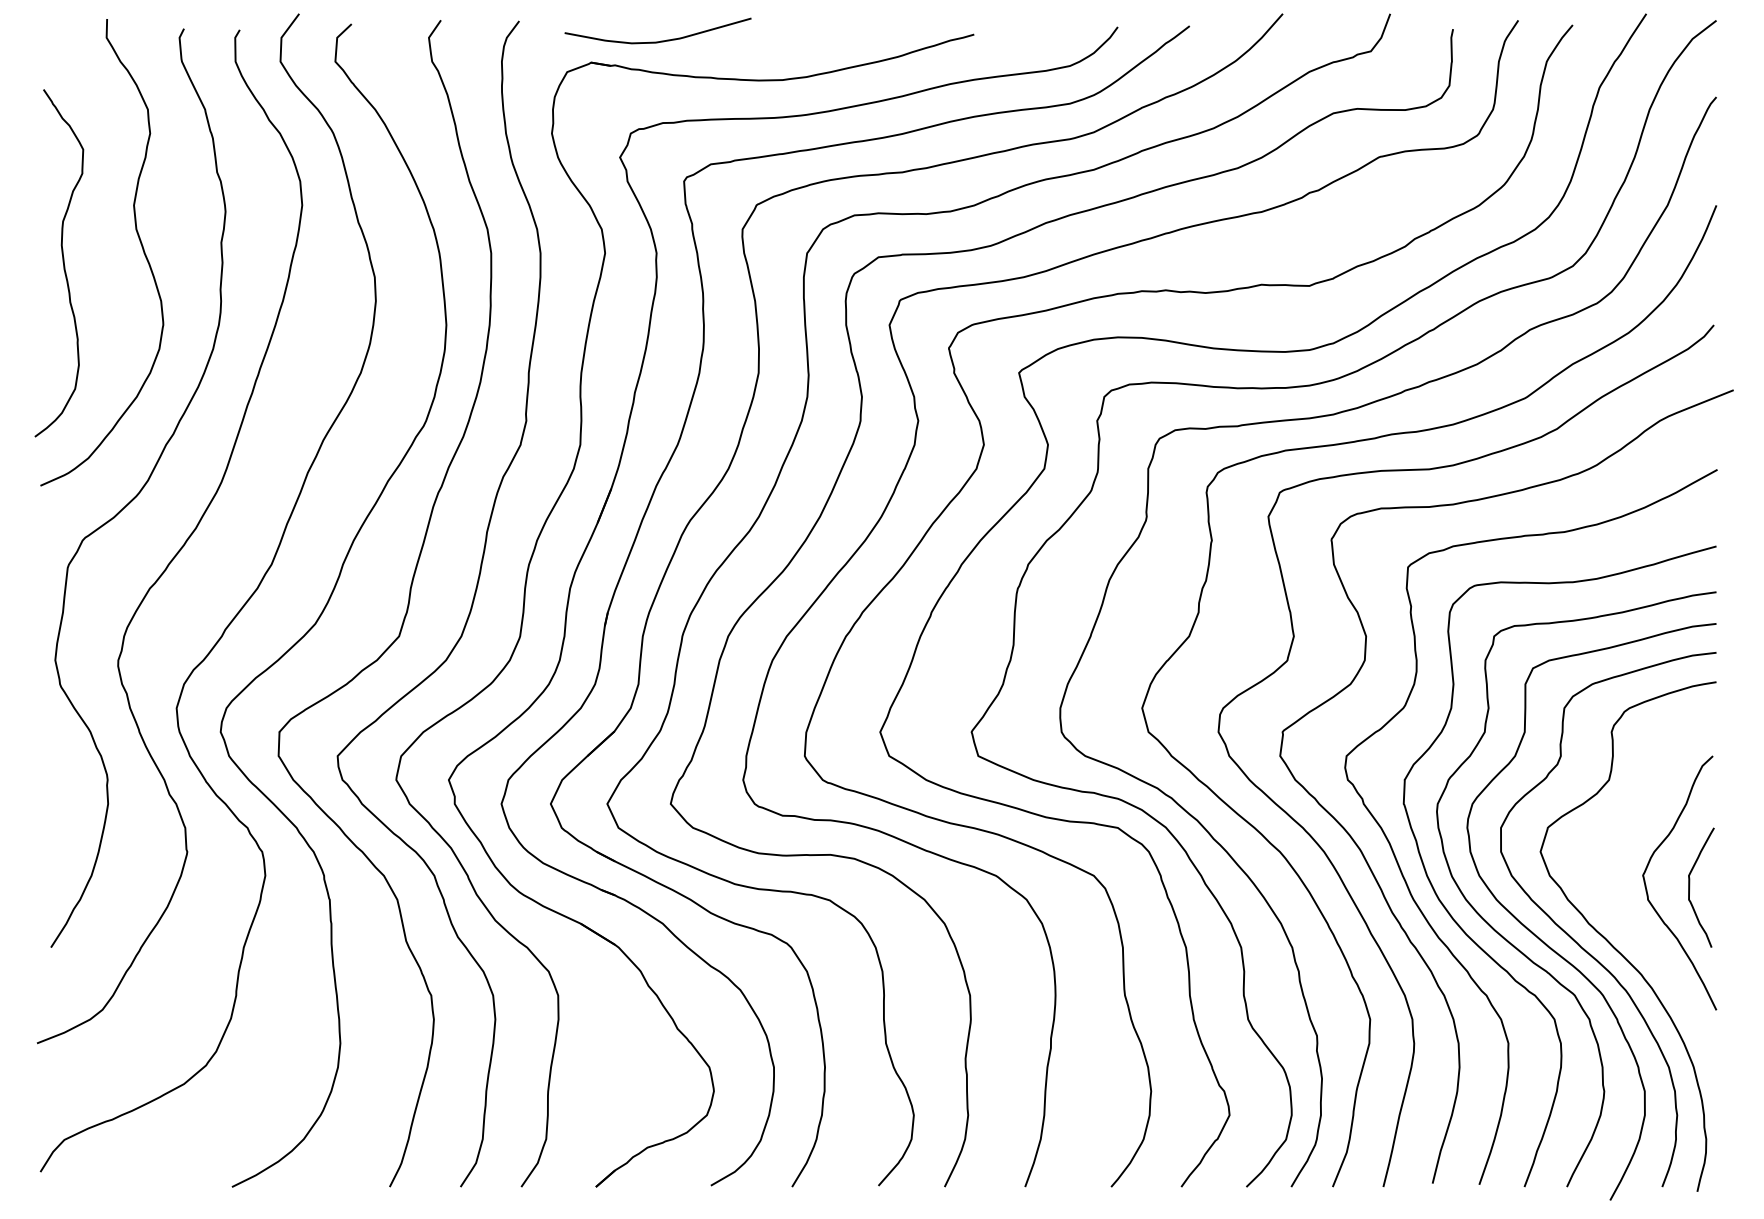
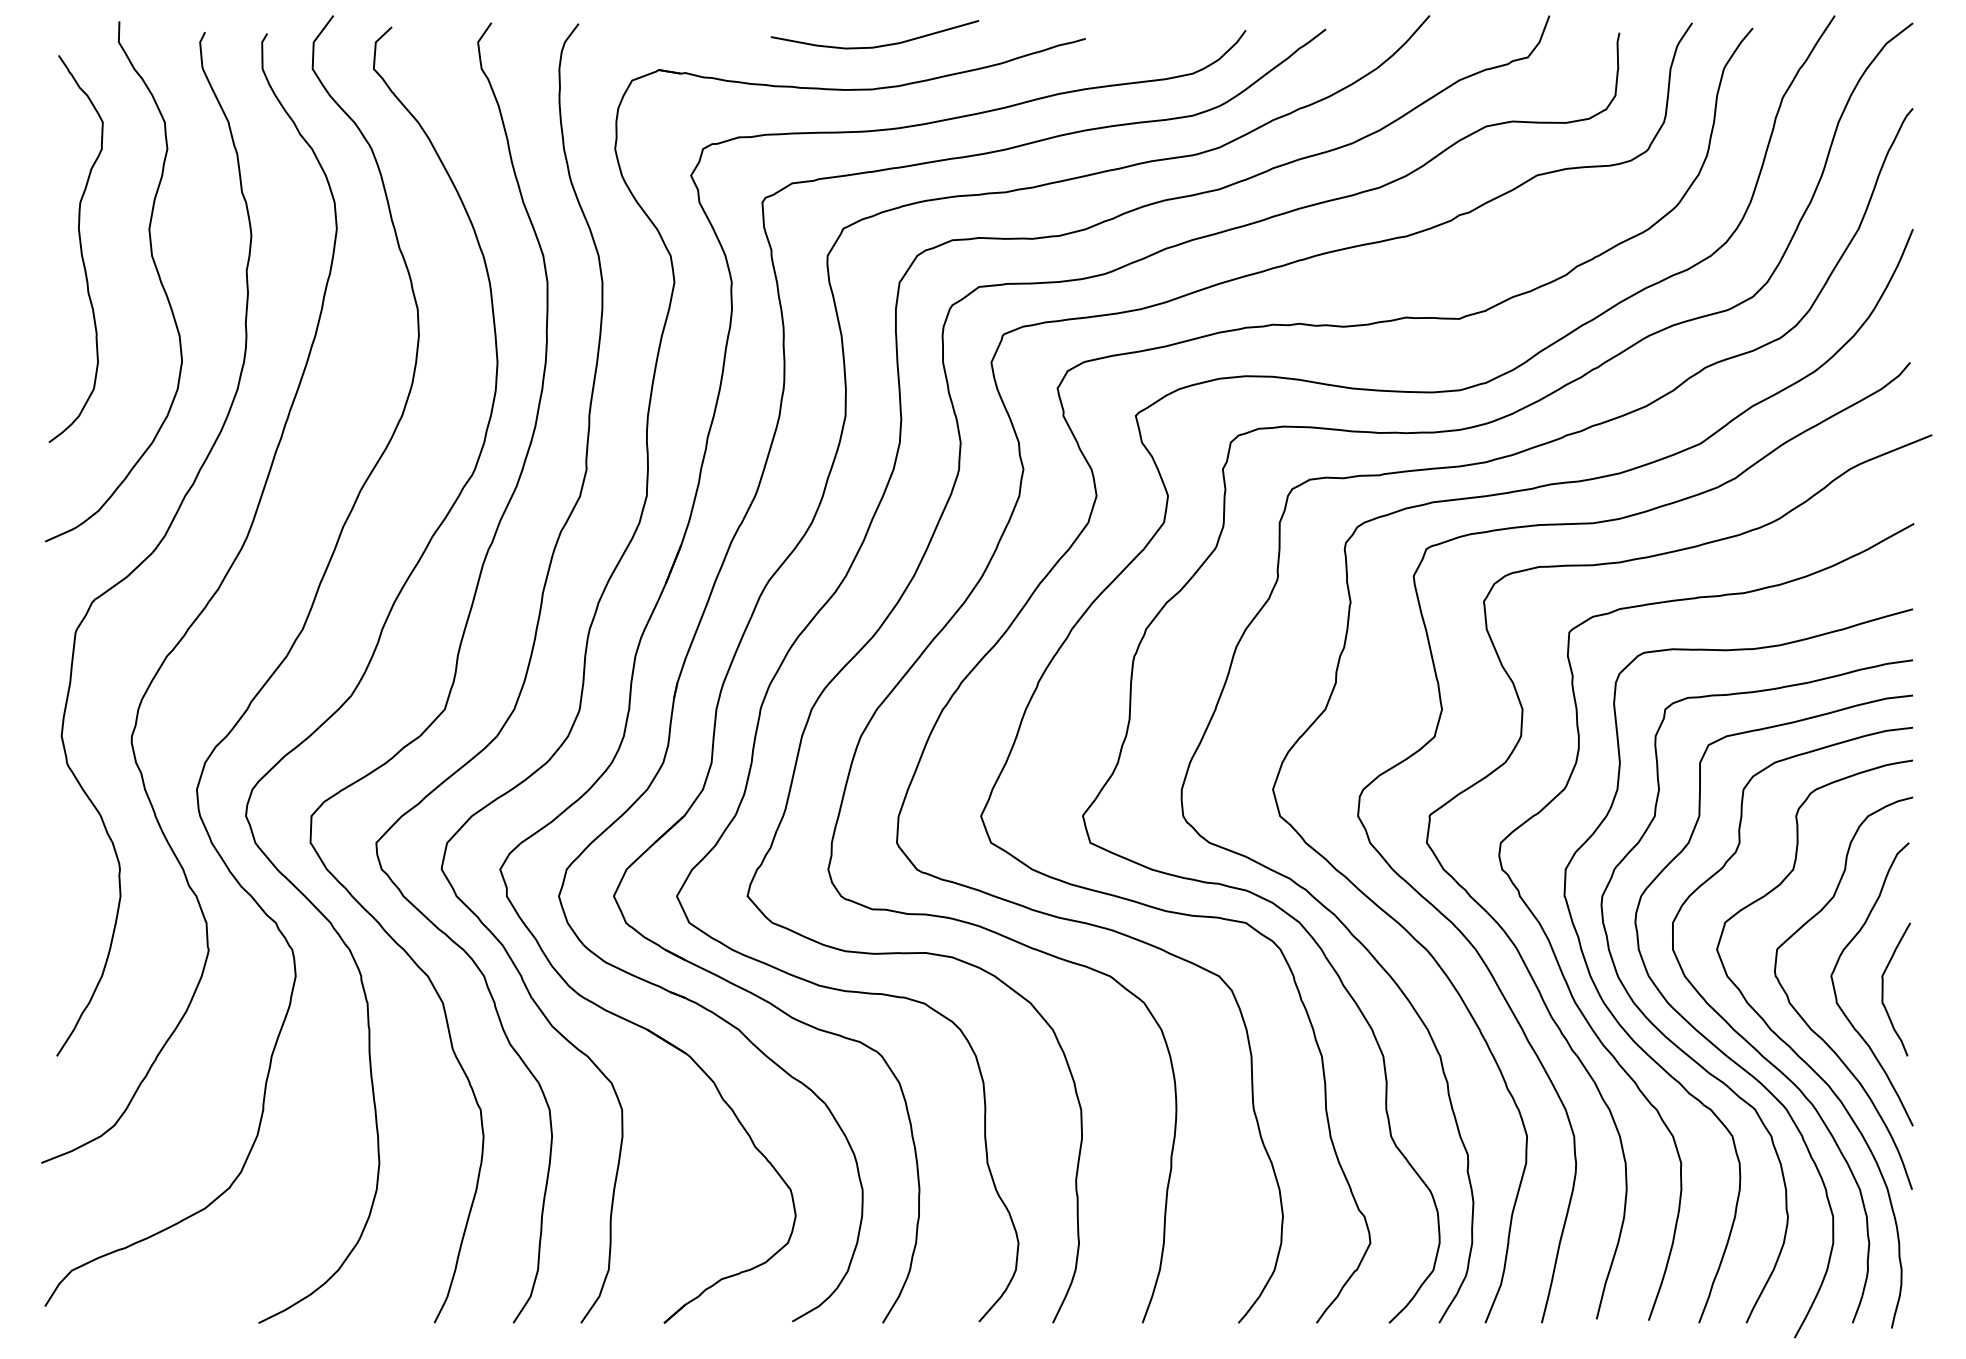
curve: (660, 40) -> (877, 45), moved
curve: (62, 262) -> (79, 248), moved
curve: (1623, 919) -> (1809, 1024), added

